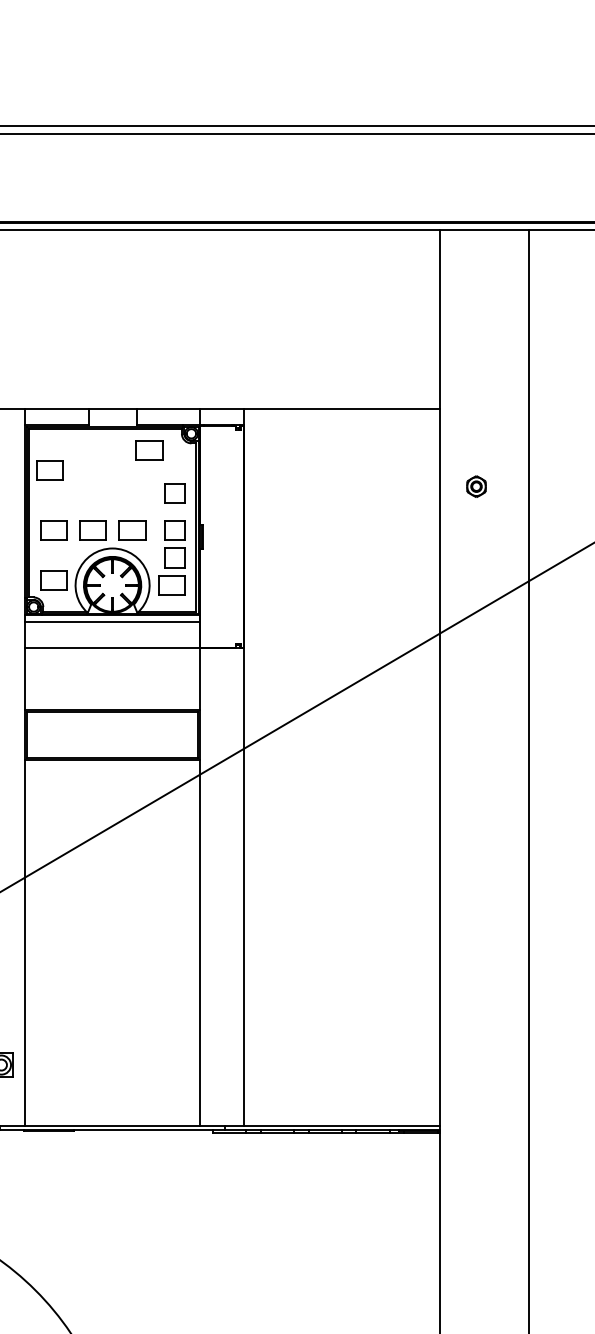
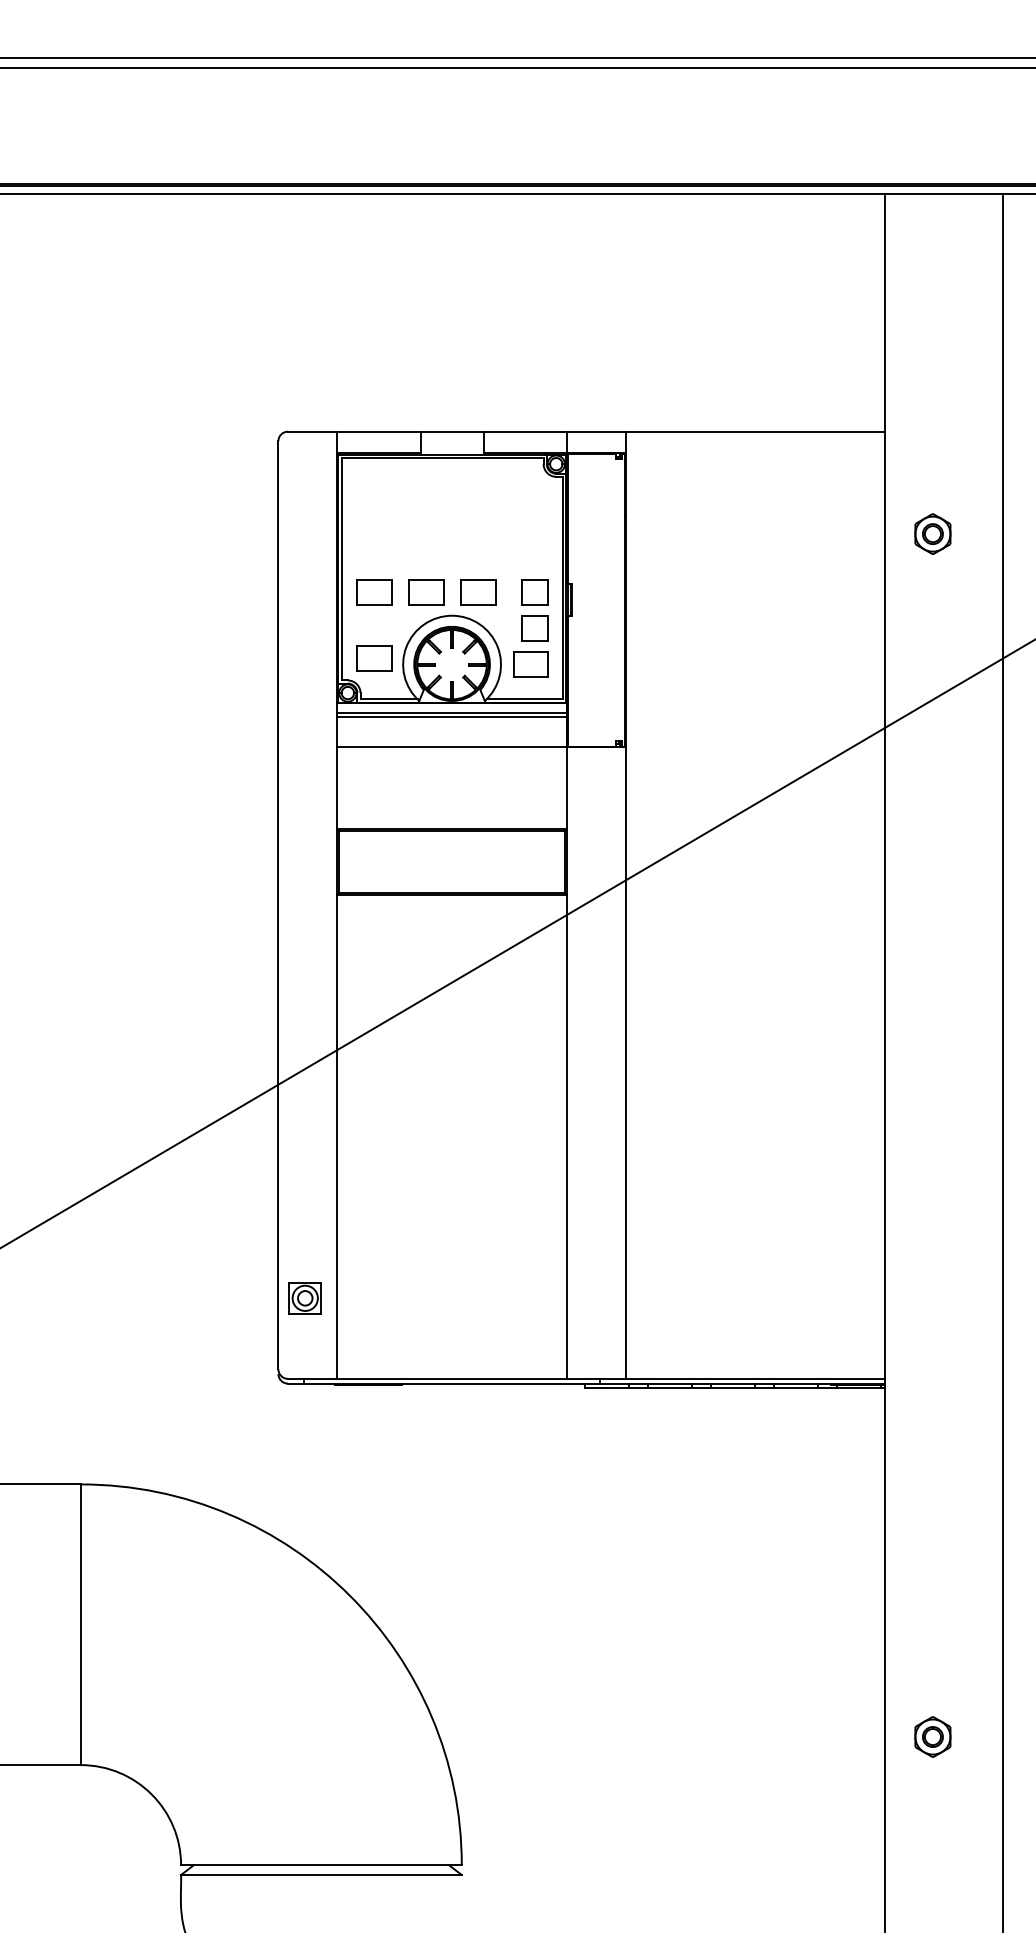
part: (149, 450) -> (500, 486), removed
part: (50, 470) -> (369, 512), removed
part: (476, 486) -> (932, 533), size x1.43
part: (174, 493) -> (534, 543), removed
line: (112, 625) -> (451, 717), added

